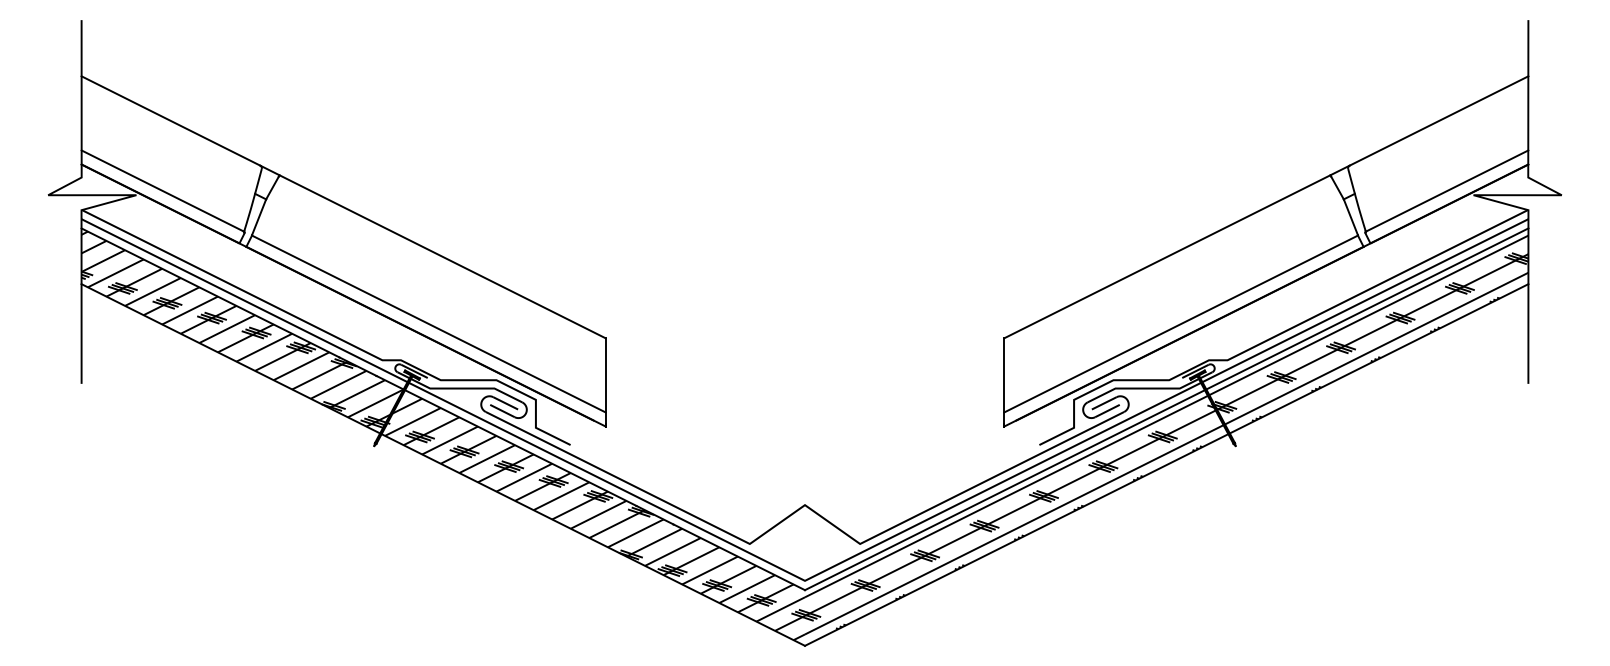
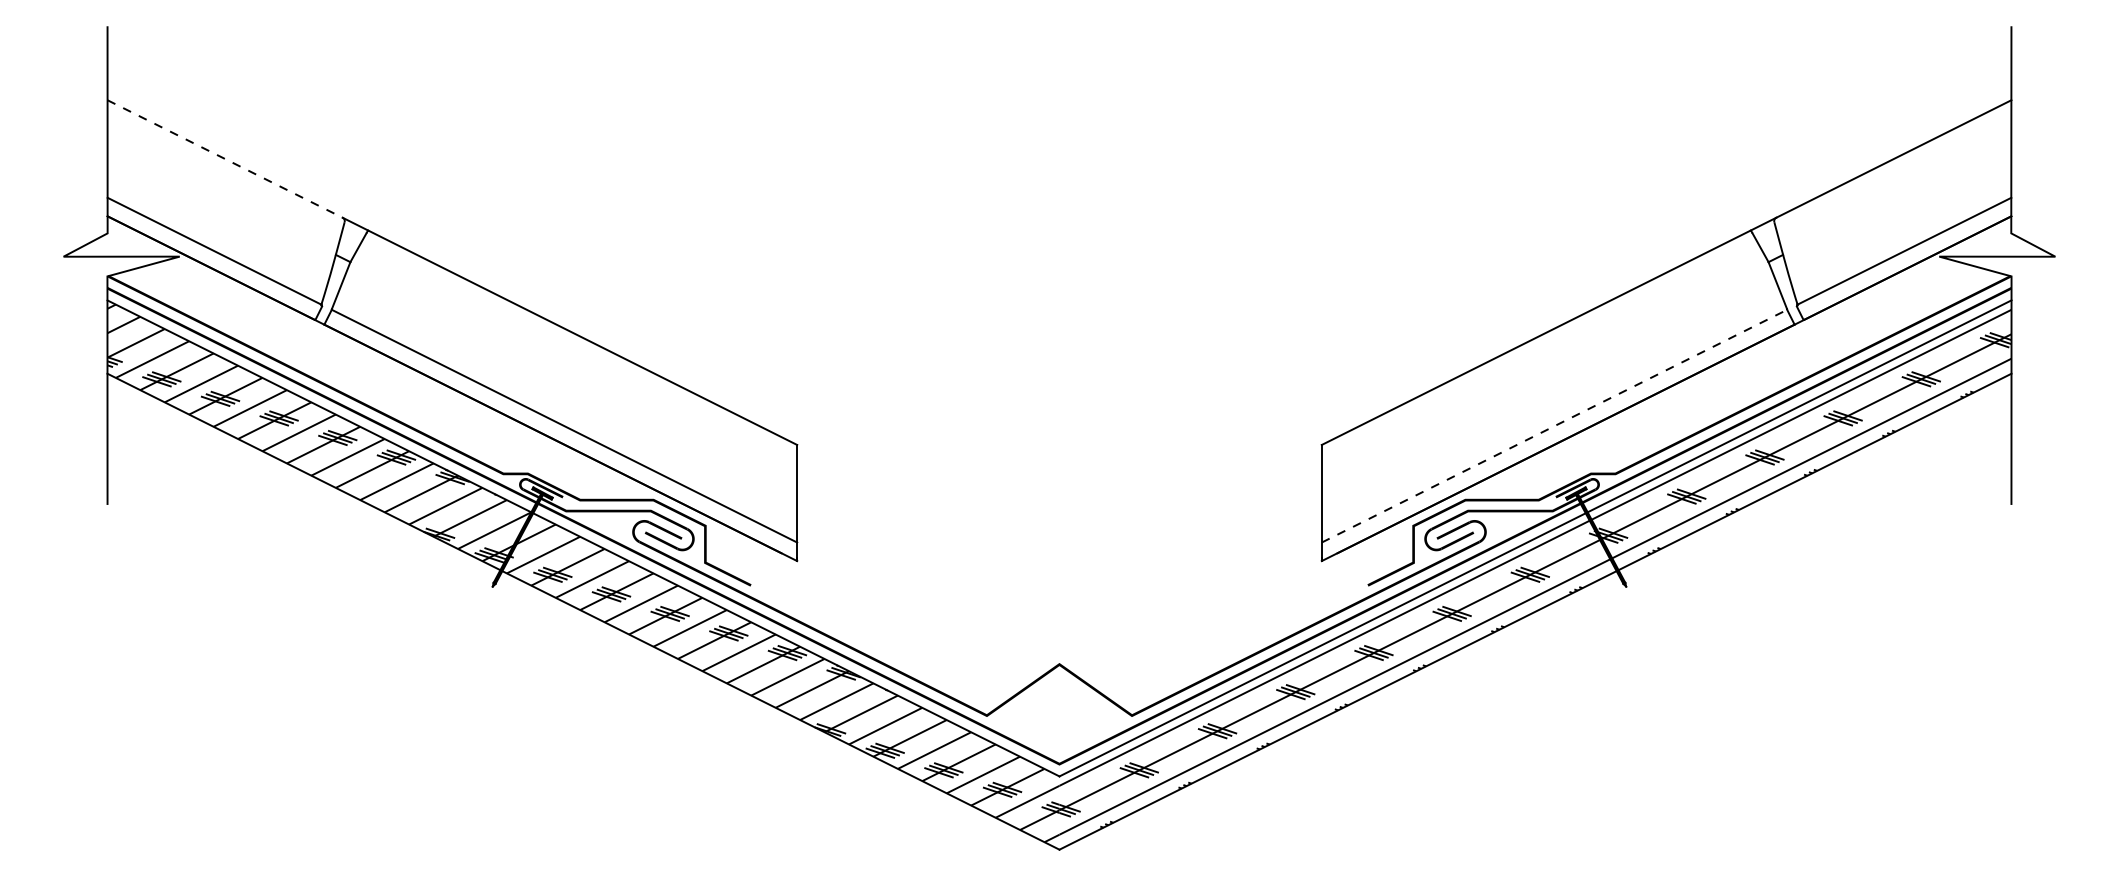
line: (171, 121) -> (225, 159), solid -> dashed
line: (1181, 323) -> (1554, 425), solid -> dashed

